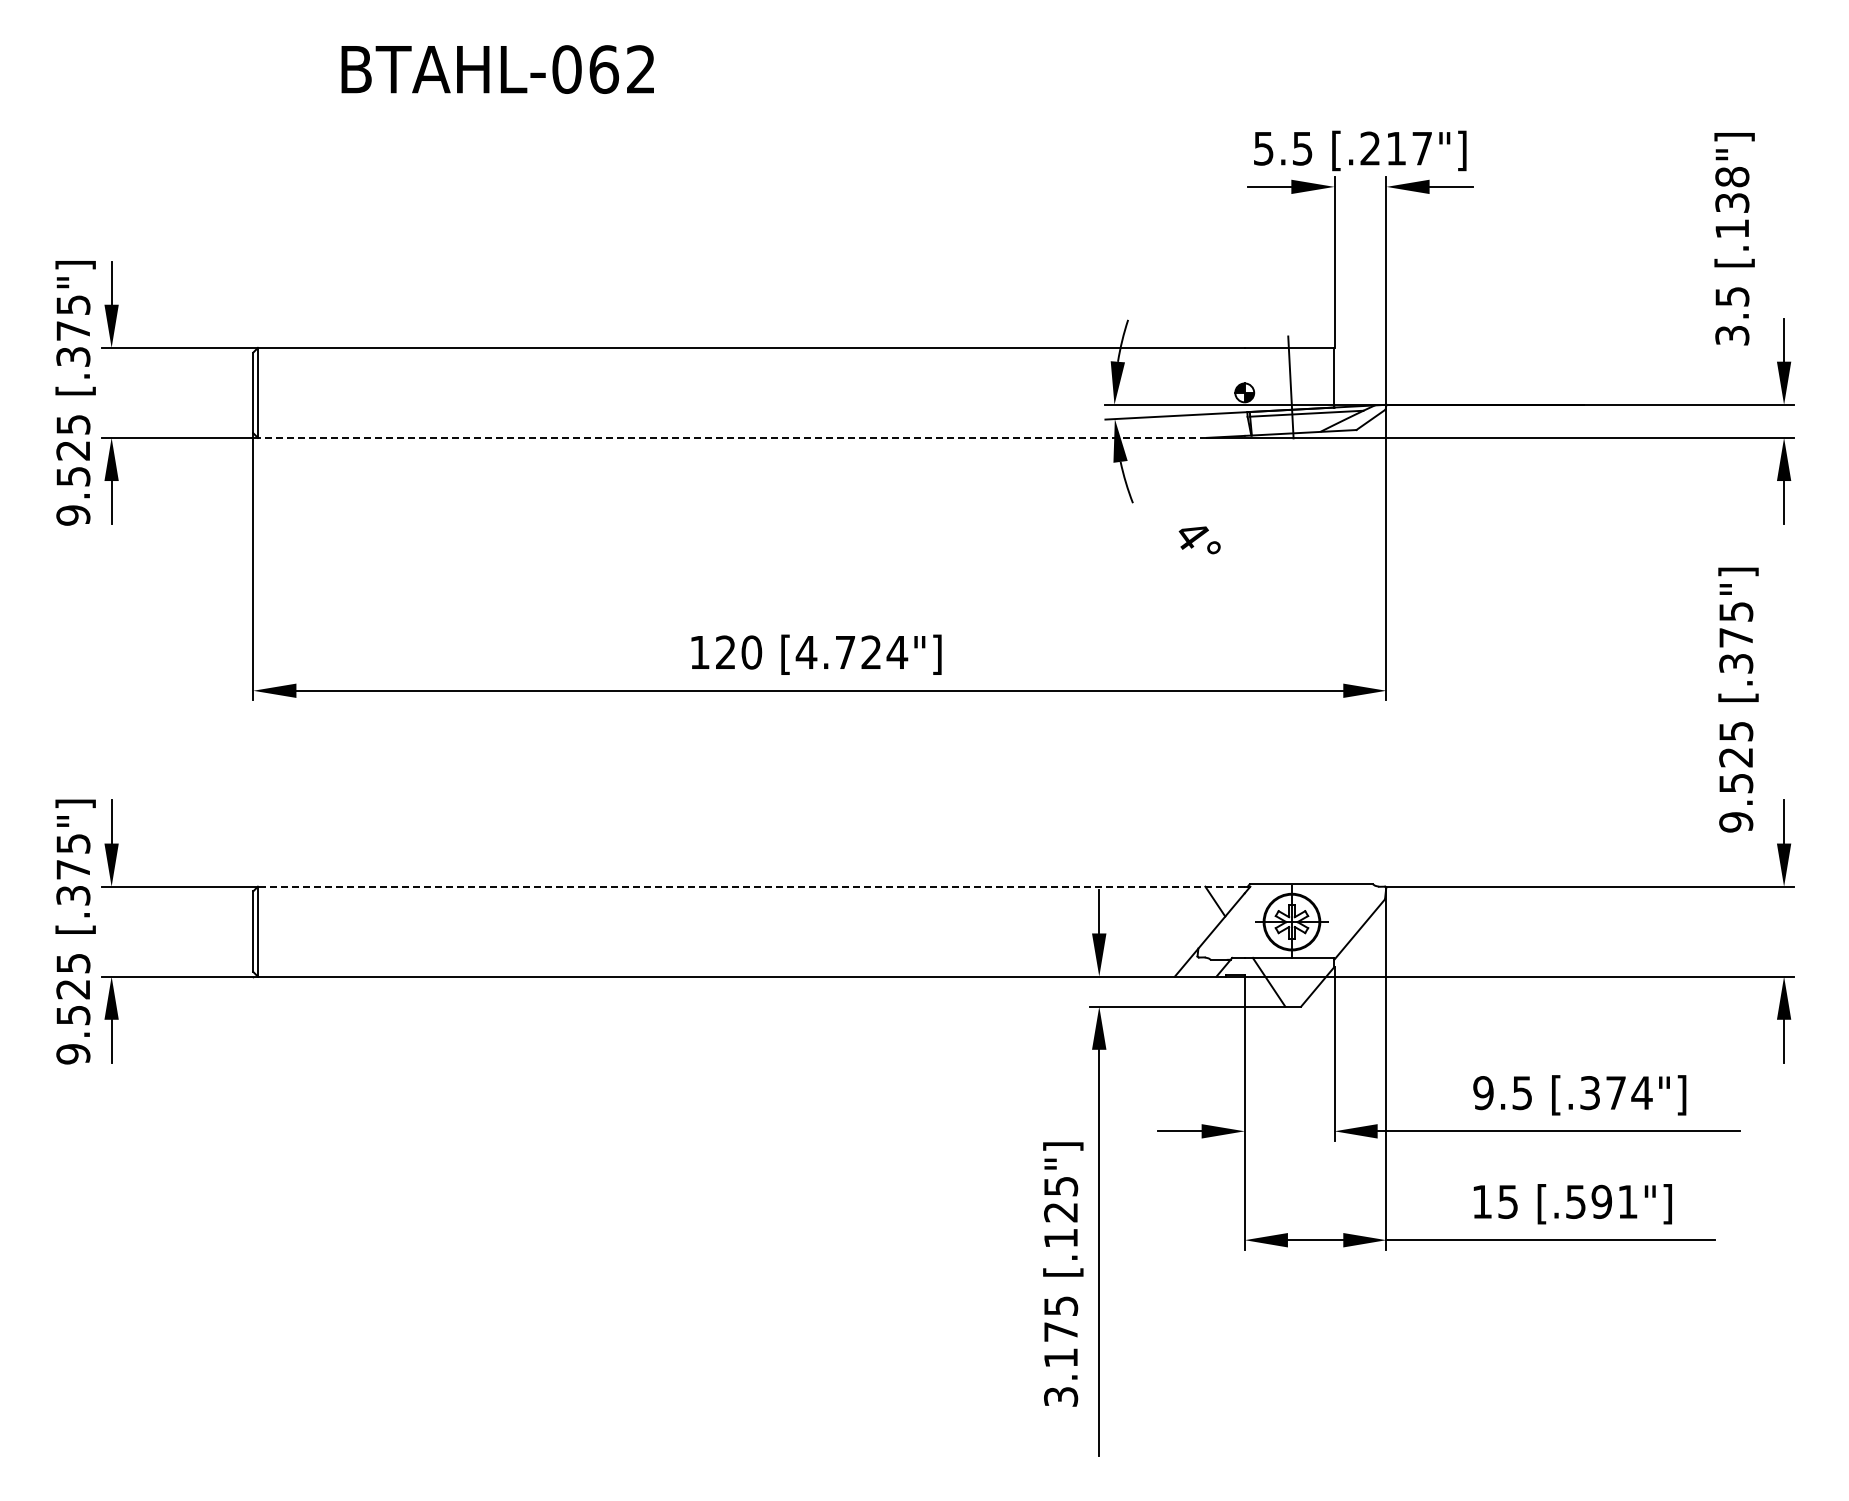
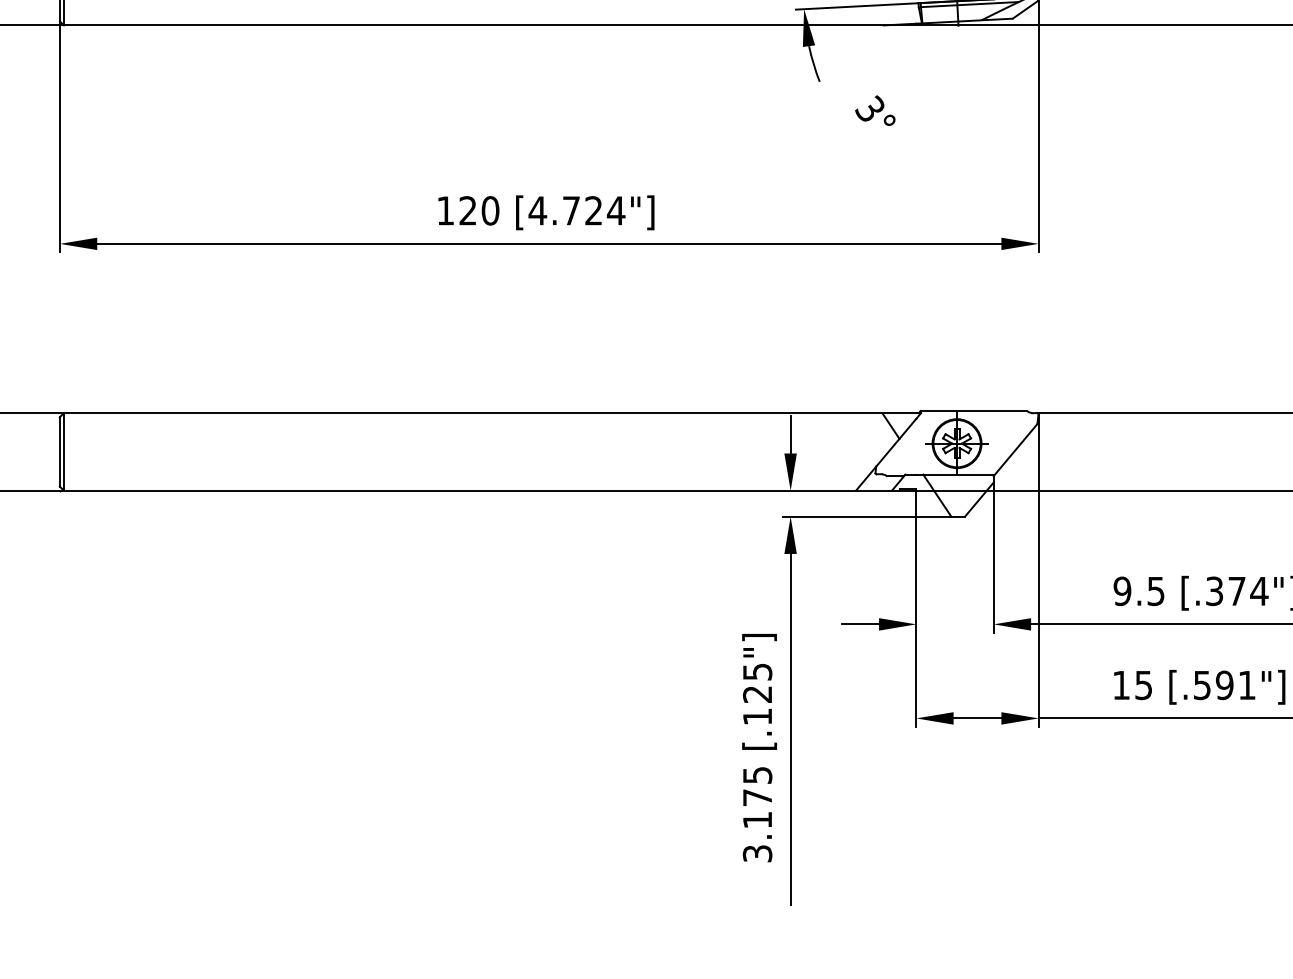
line: (731, 437) -> (472, 25), dashed -> solid
text: (1190, 533) -> (869, 108), 4° -> 3°
line: (750, 886) -> (489, 412), dashed -> solid

